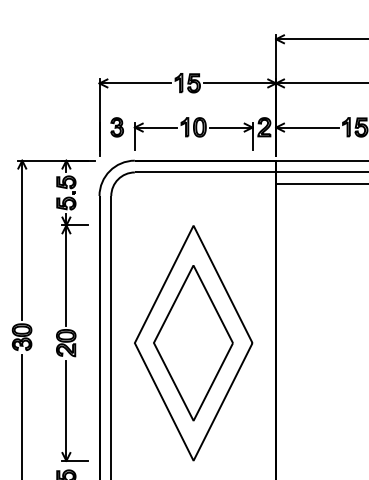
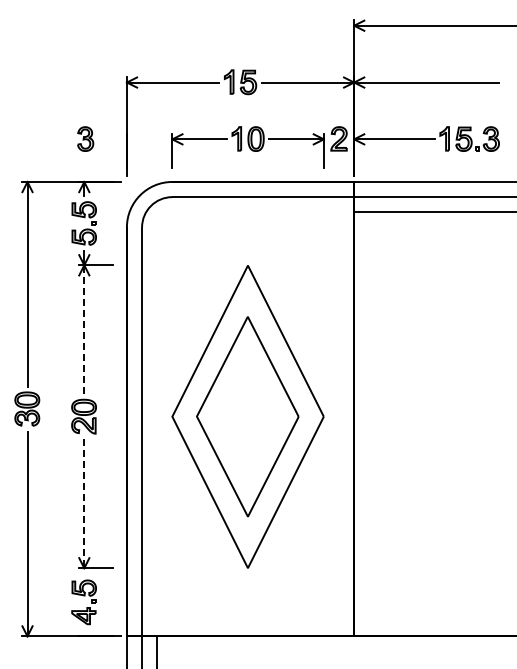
part: (117, 126) -> (85, 138), moved
line: (66, 275) -> (84, 329), solid -> dashed
line: (66, 411) -> (84, 504), solid -> dashed

